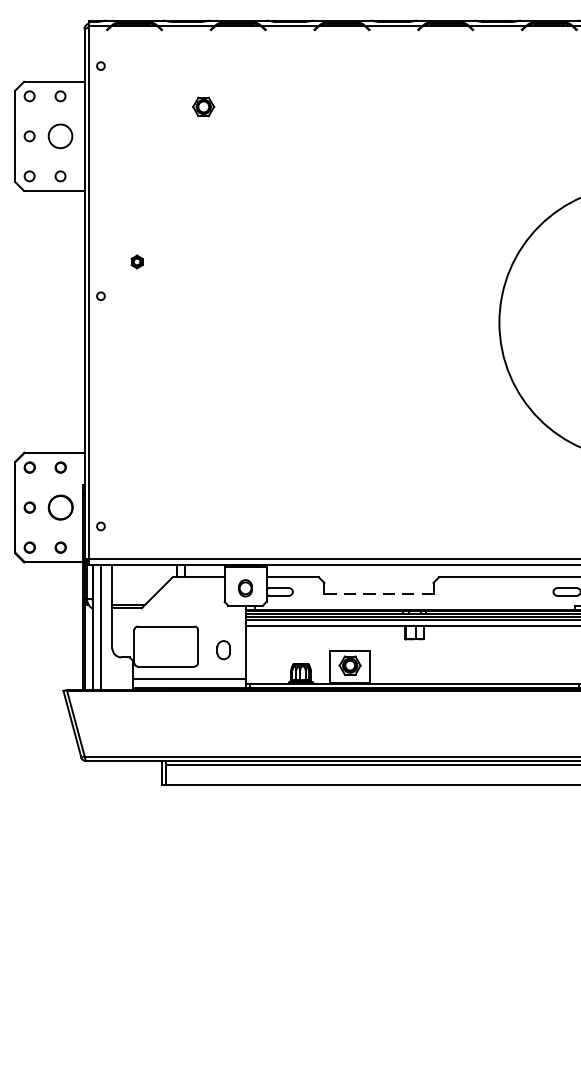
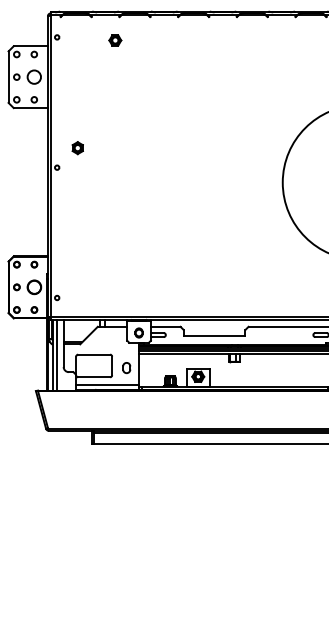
part: (203, 106) -> (115, 40), moved
part: (136, 262) -> (77, 148), size x1.67
line: (378, 594) -> (214, 336), dashed -> solid

